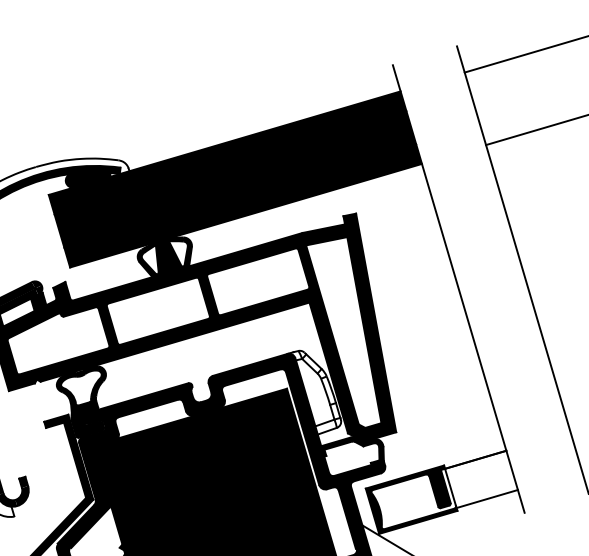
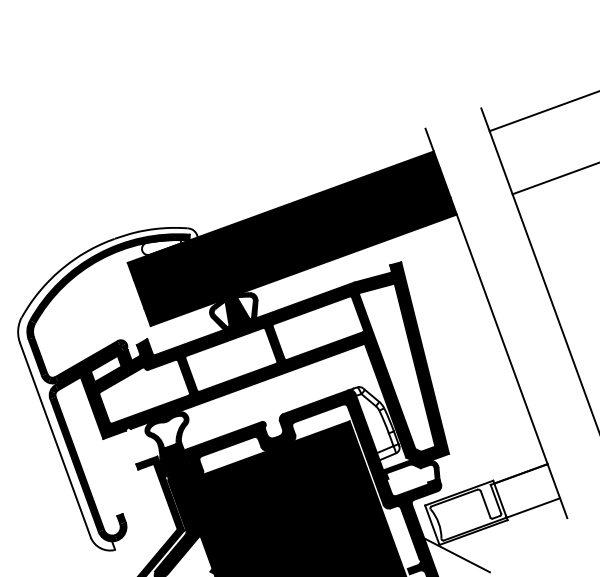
fill: (87, 180) -> (161, 247), removed
fill: (411, 499) -> (466, 512), removed

